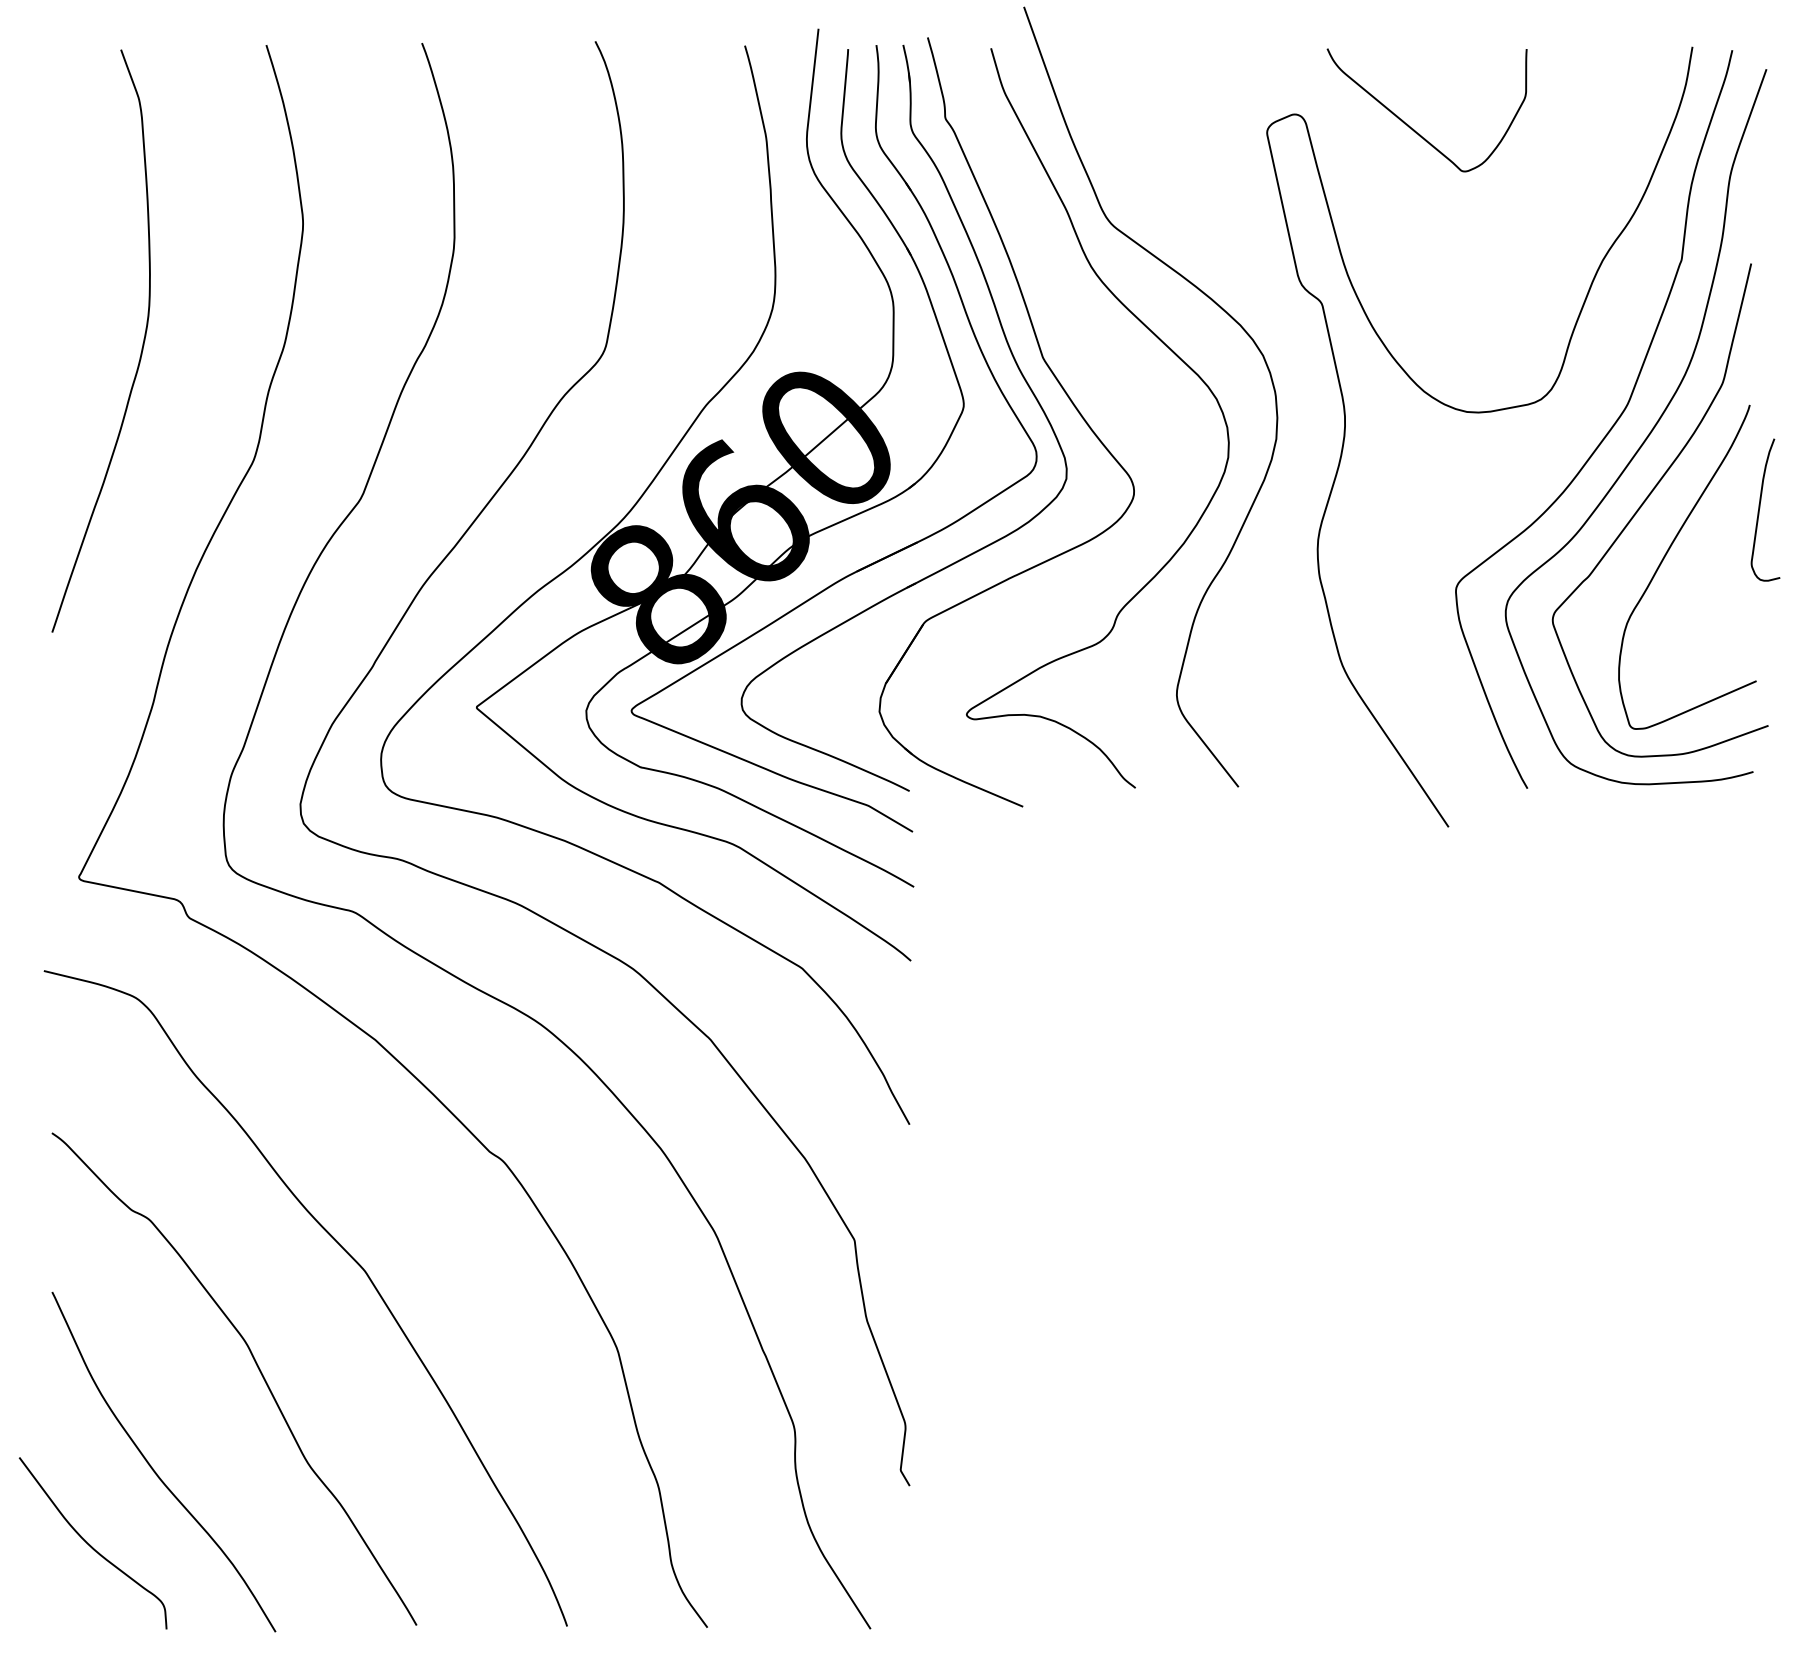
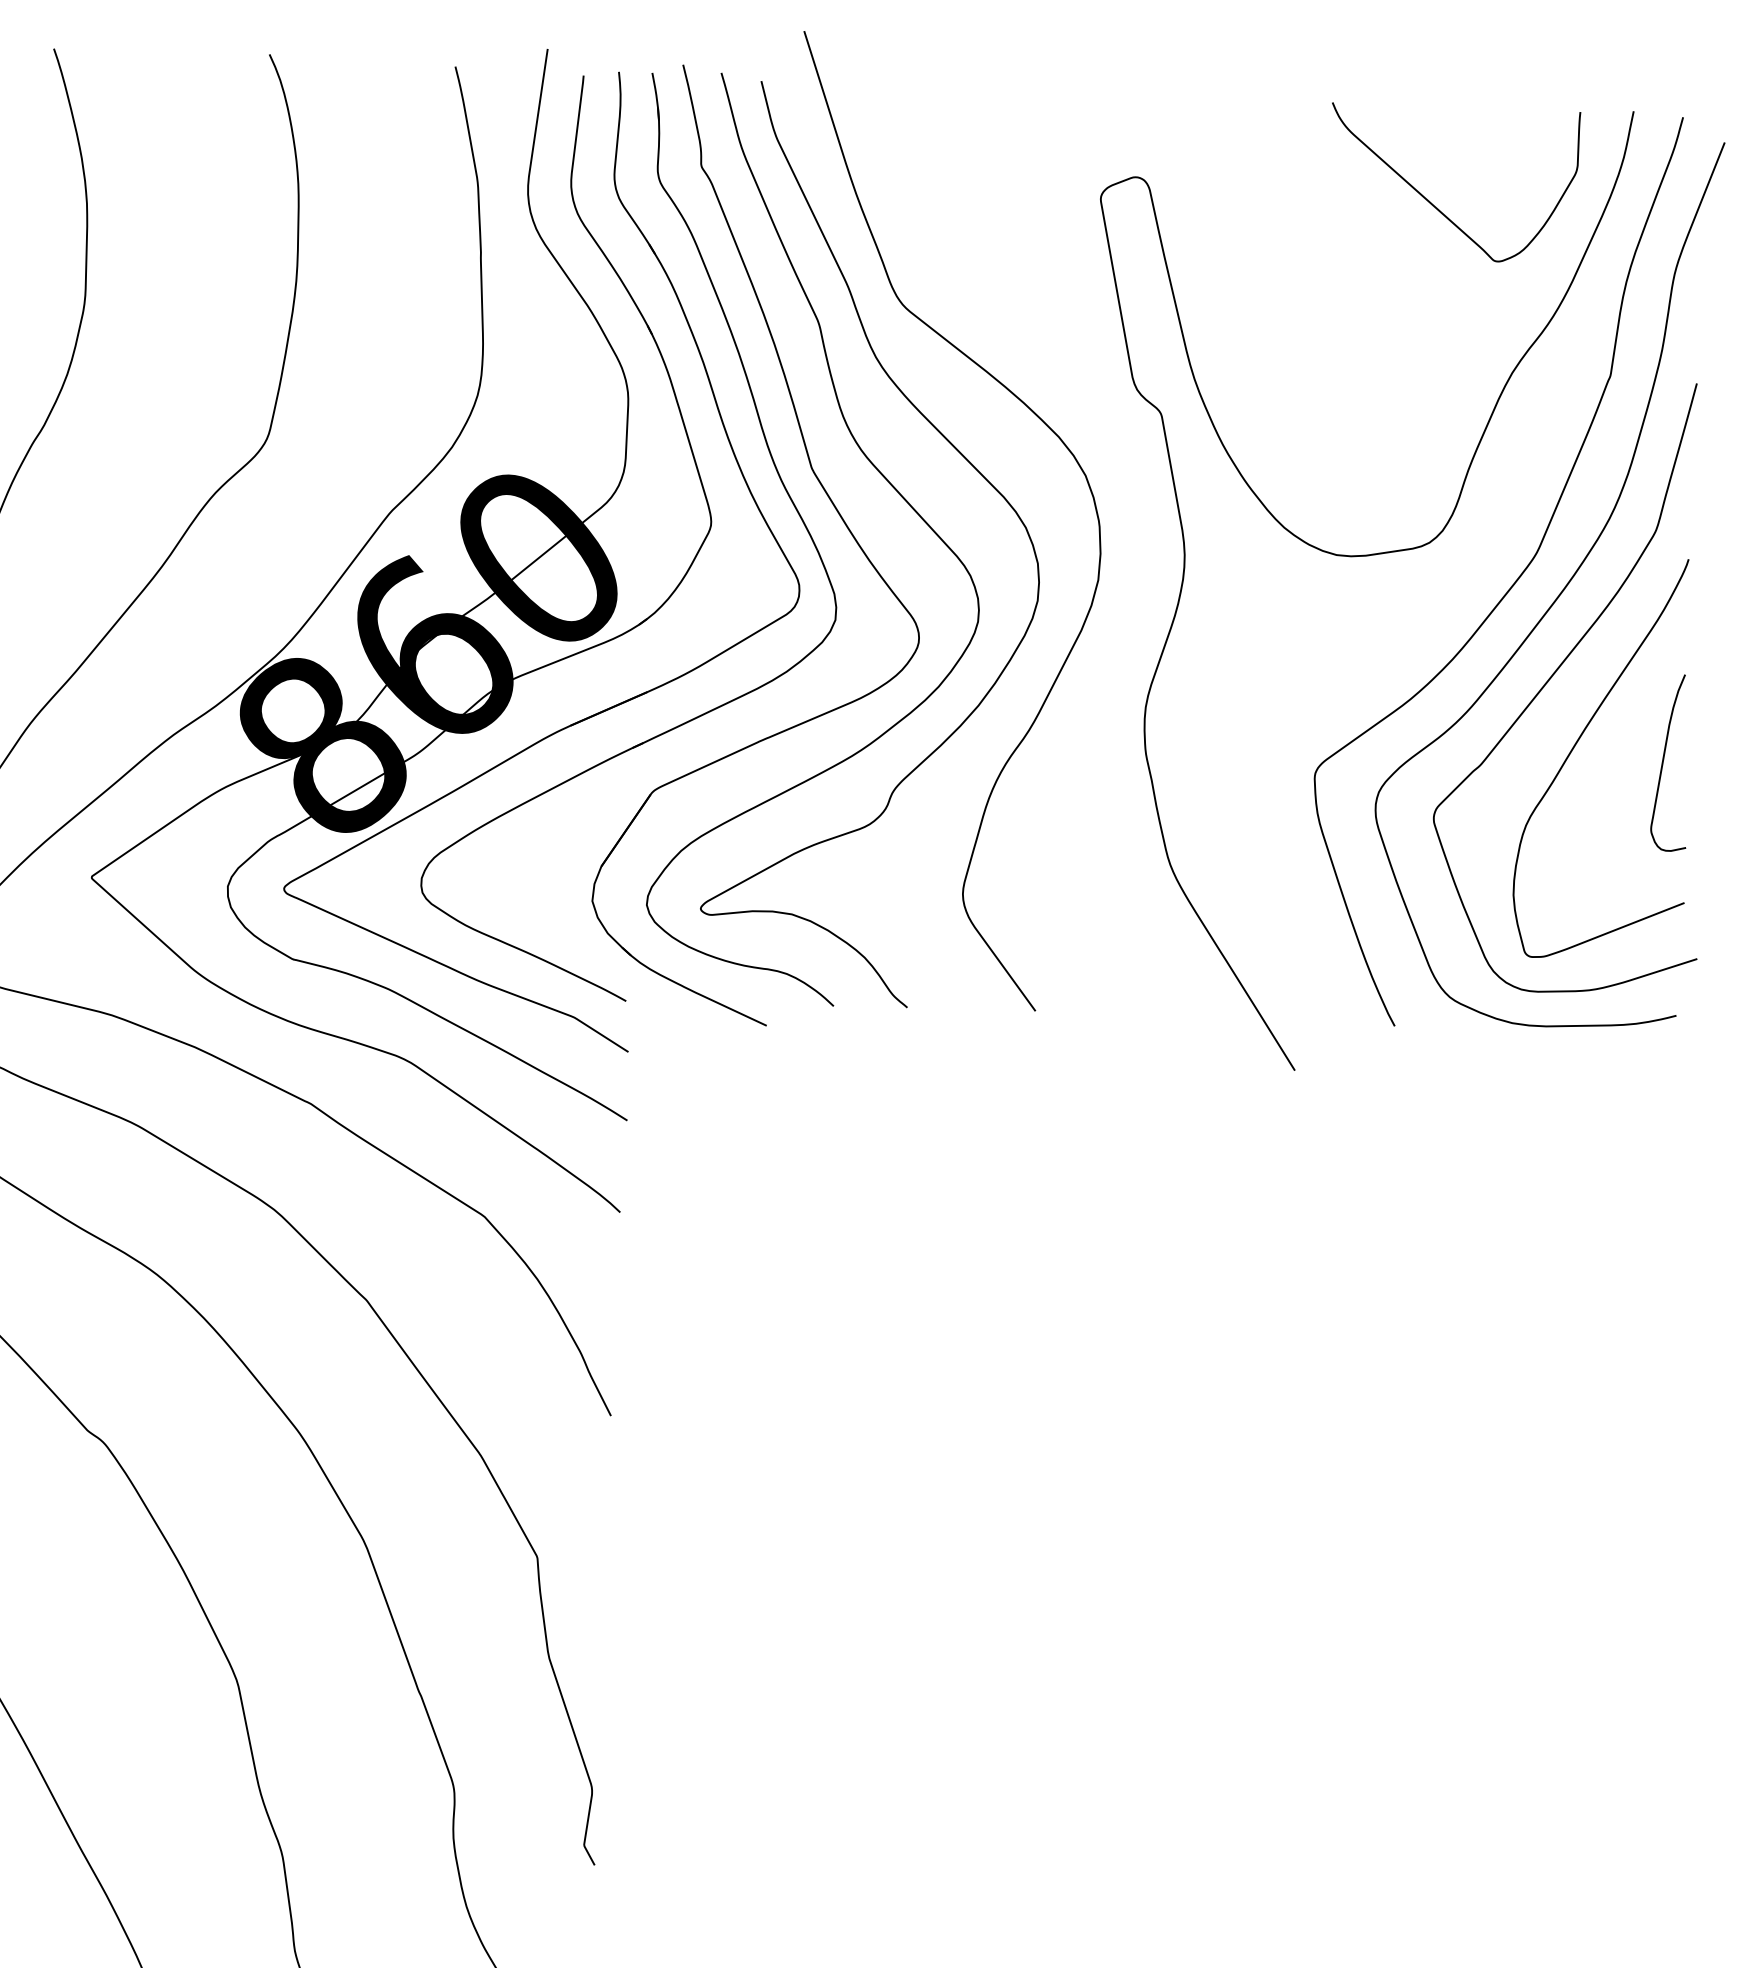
curve: (1413, 128) -> (1435, 205), moved
curve: (1102, 365) -> (885, 480), added
curve: (1760, 508) -> (1664, 760), moved

